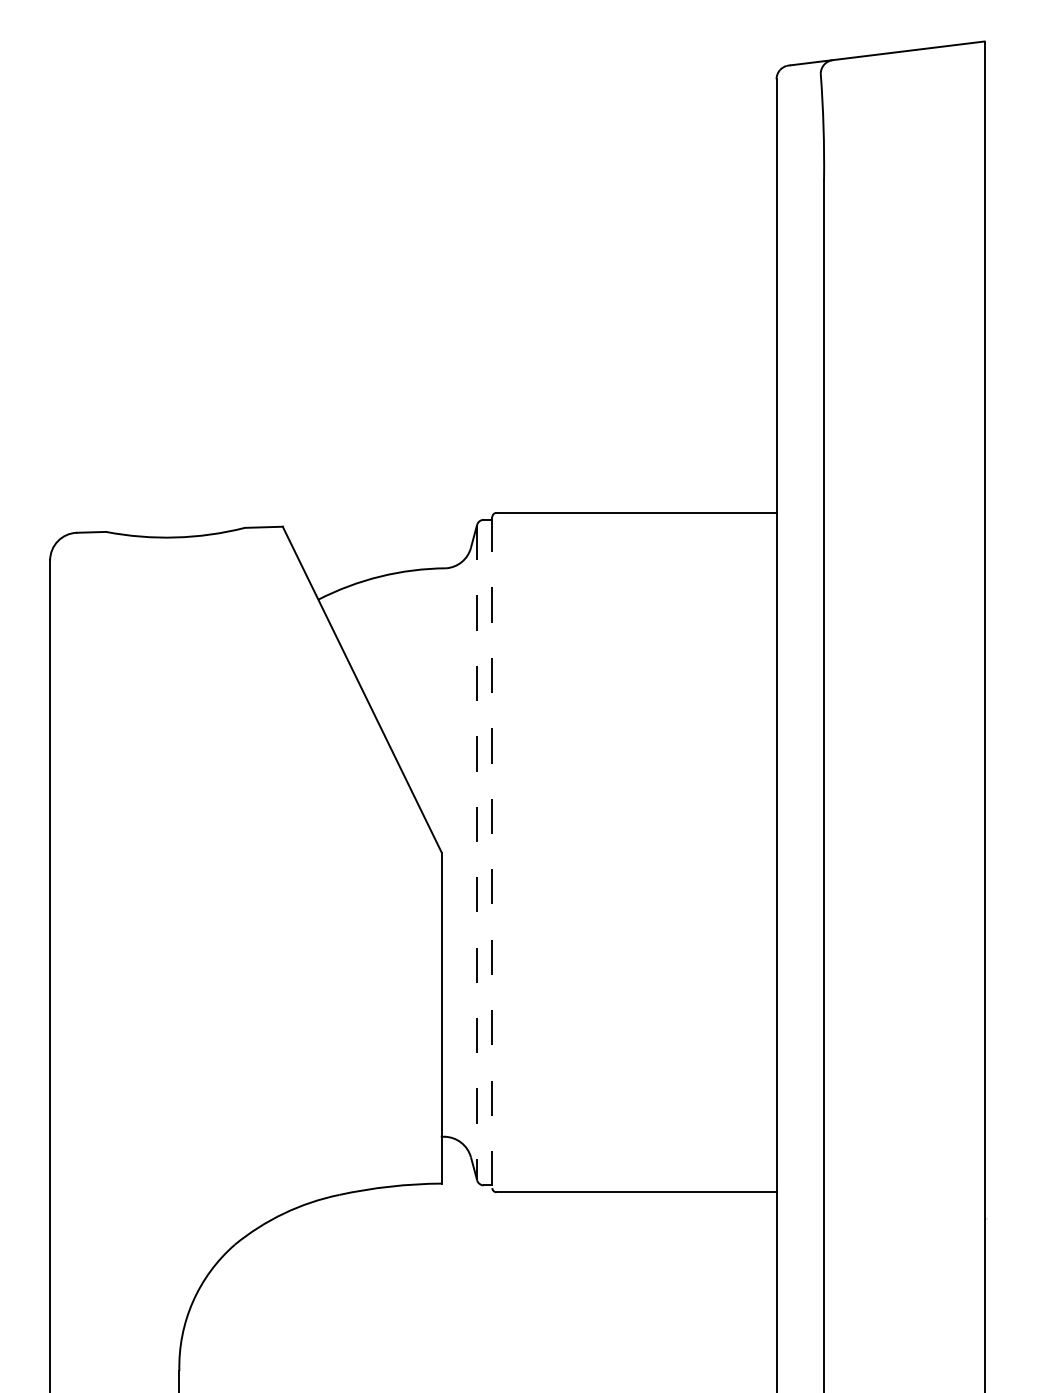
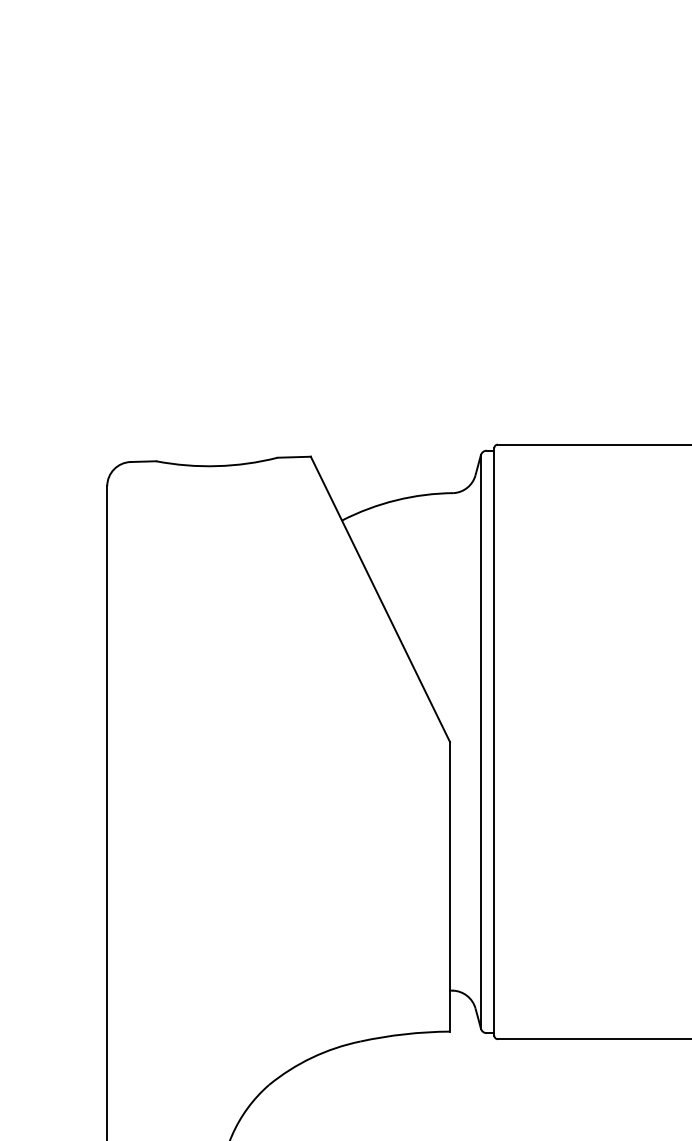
line: (477, 852) -> (481, 741), dashed -> solid
line: (492, 852) -> (494, 741), dashed -> solid

